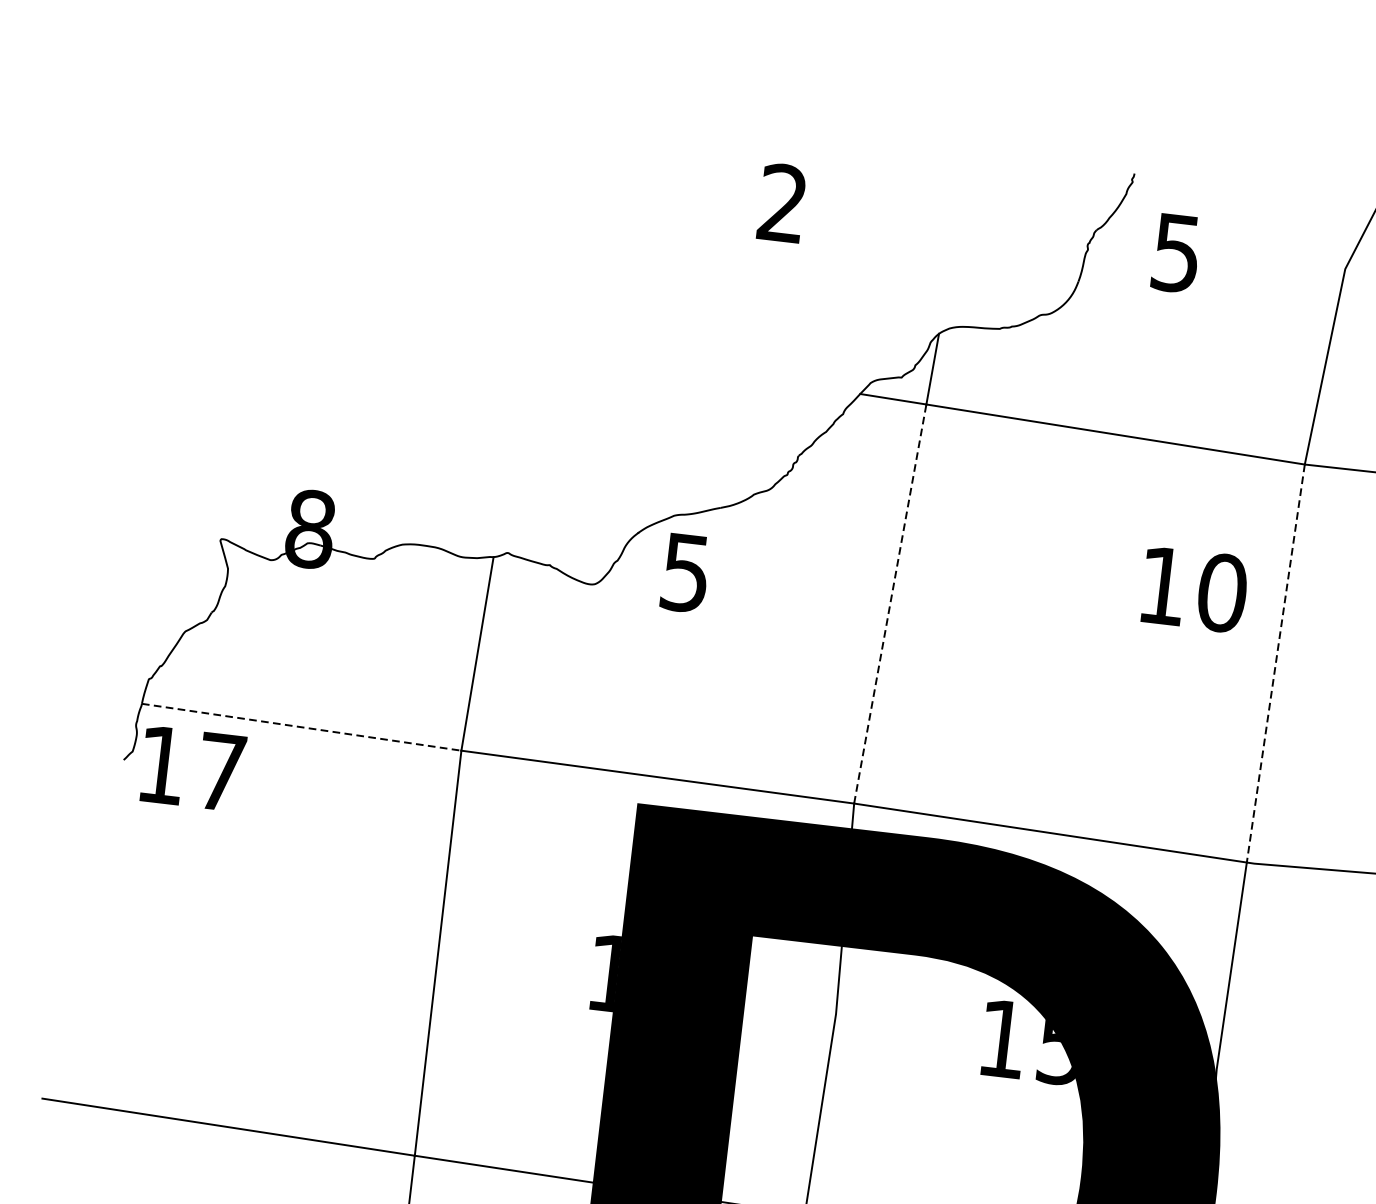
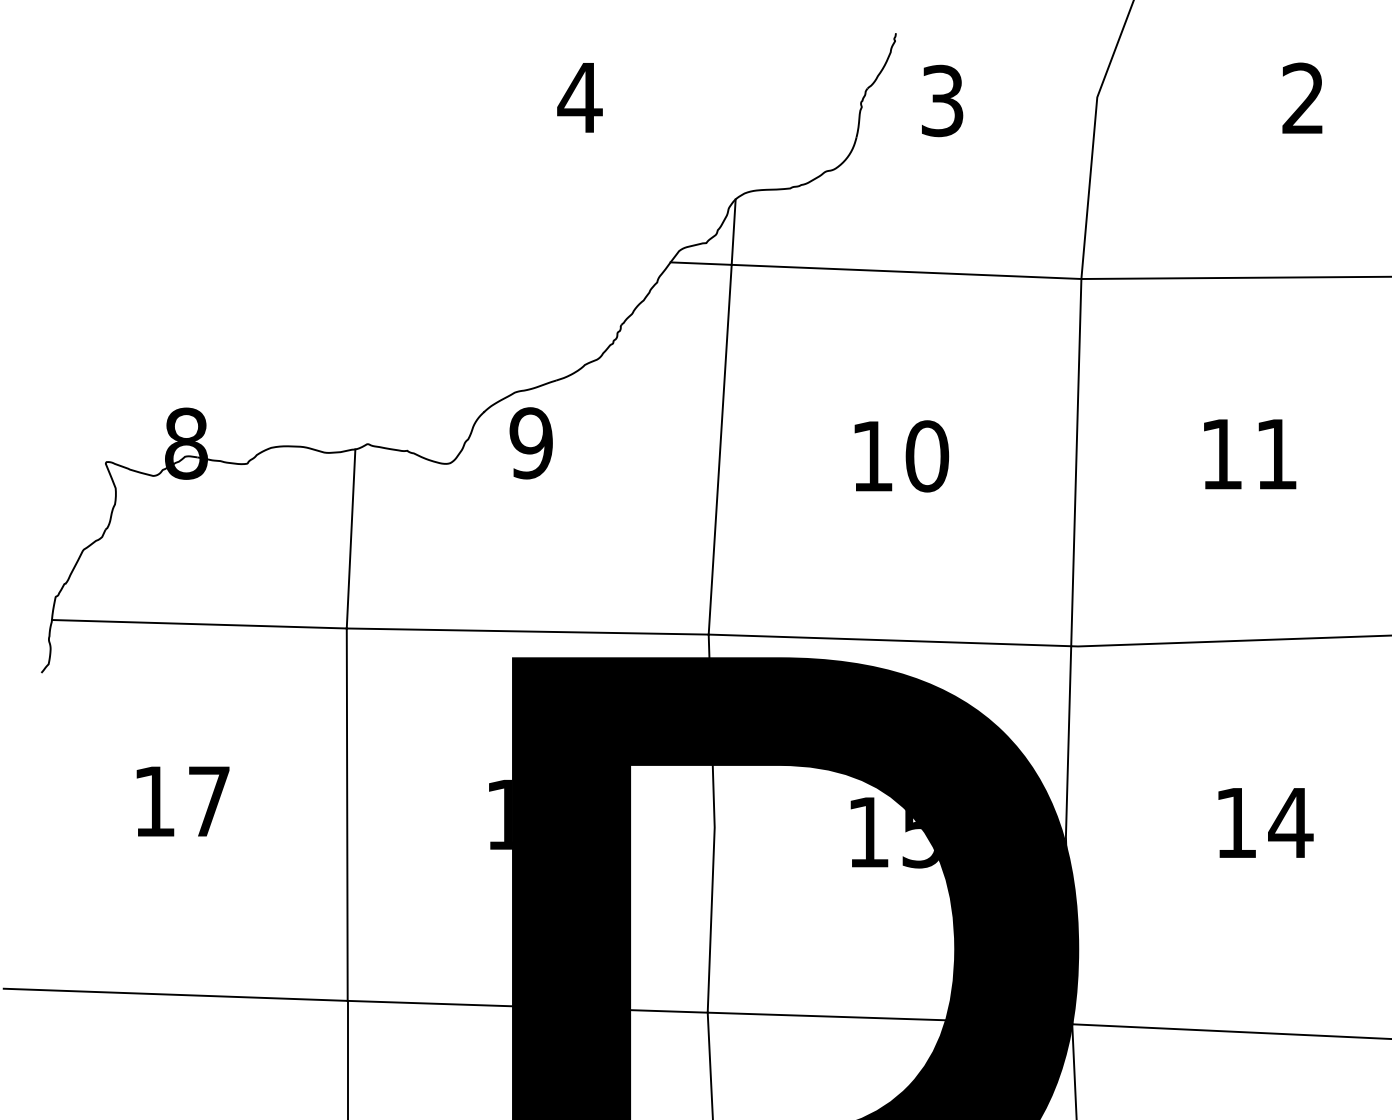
text: (782, 201) -> (579, 96), 2 -> 4
text: (1176, 252) -> (942, 100), 5 -> 3
text: (684, 573) -> (530, 443), 5 -> 9
text: (1194, 589) -> (901, 456), moved
line: (890, 603) -> (720, 449), dashed -> solid
line: (1276, 663) -> (1076, 462), dashed -> solid
line: (301, 727) -> (199, 624), dashed -> solid
text: (192, 768) -> (182, 801), moved

